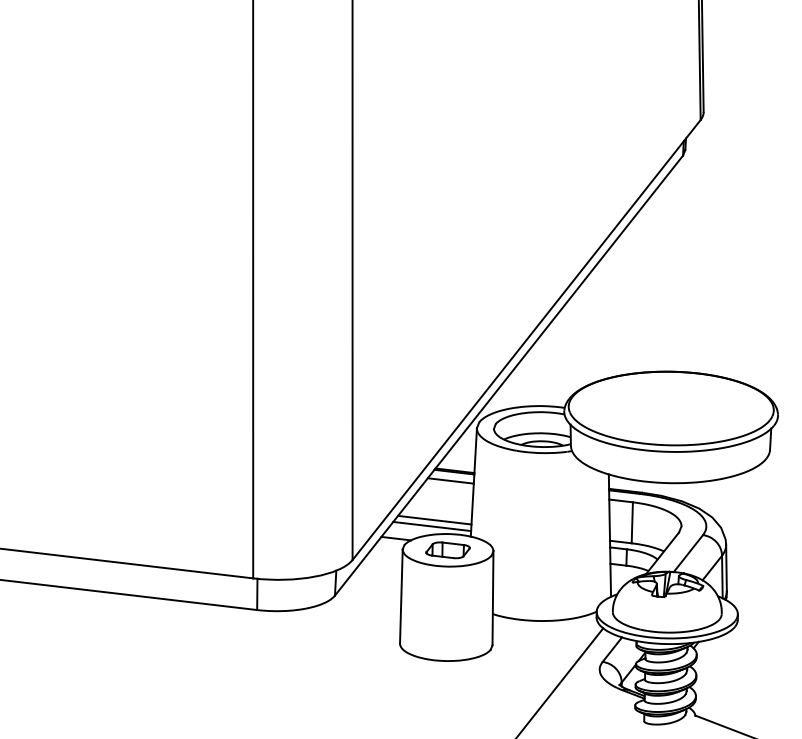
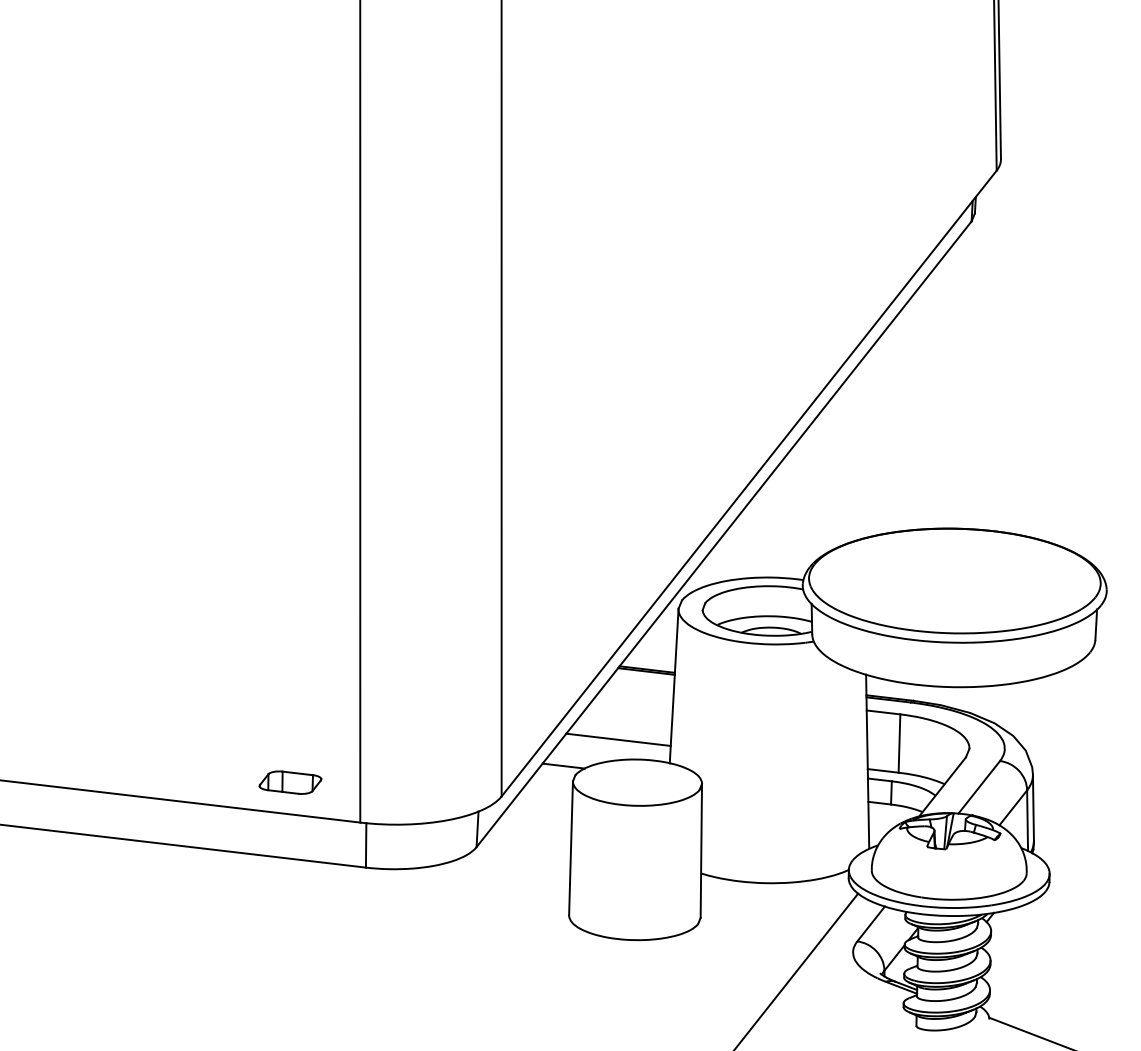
line: (450, 480) -> (641, 683), removed
line: (431, 526) -> (614, 748), removed
part: (448, 550) -> (290, 782), moved

